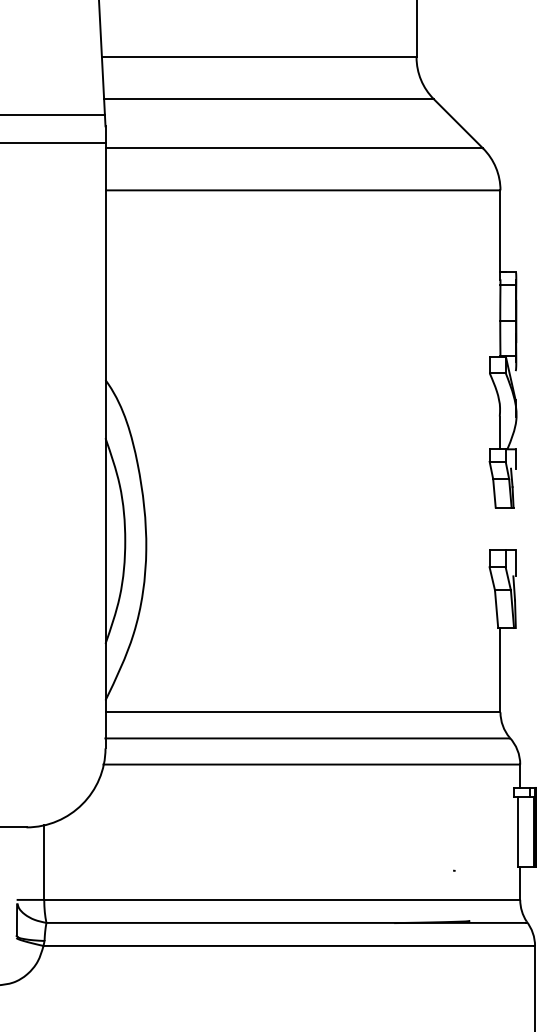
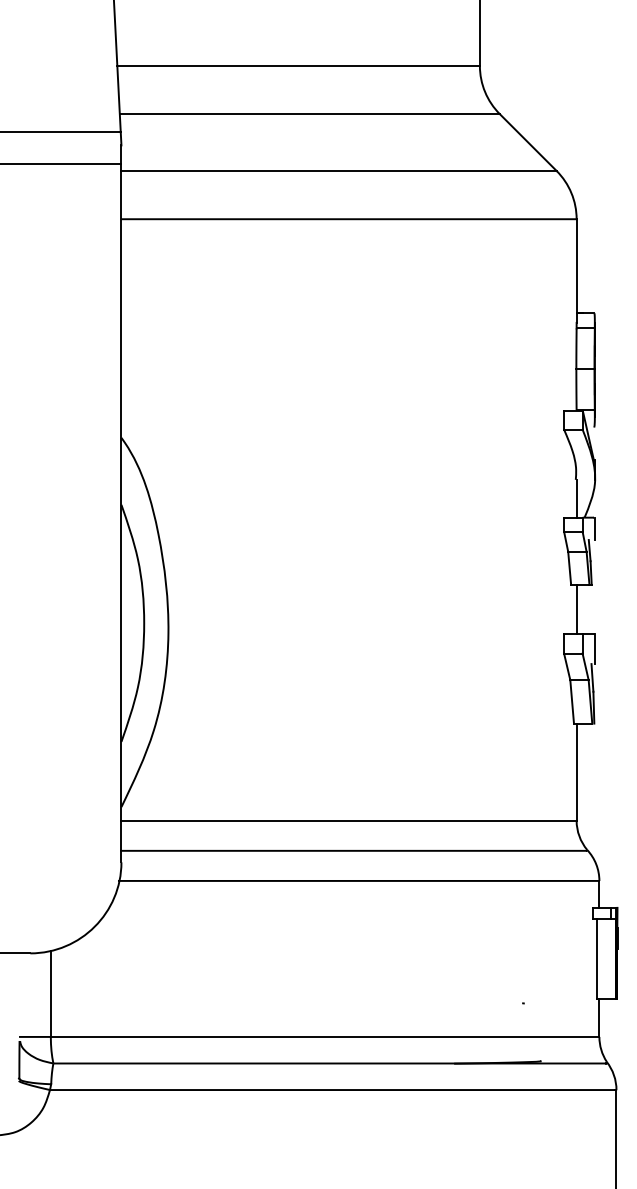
line: (500, 529) -> (576, 609), added

